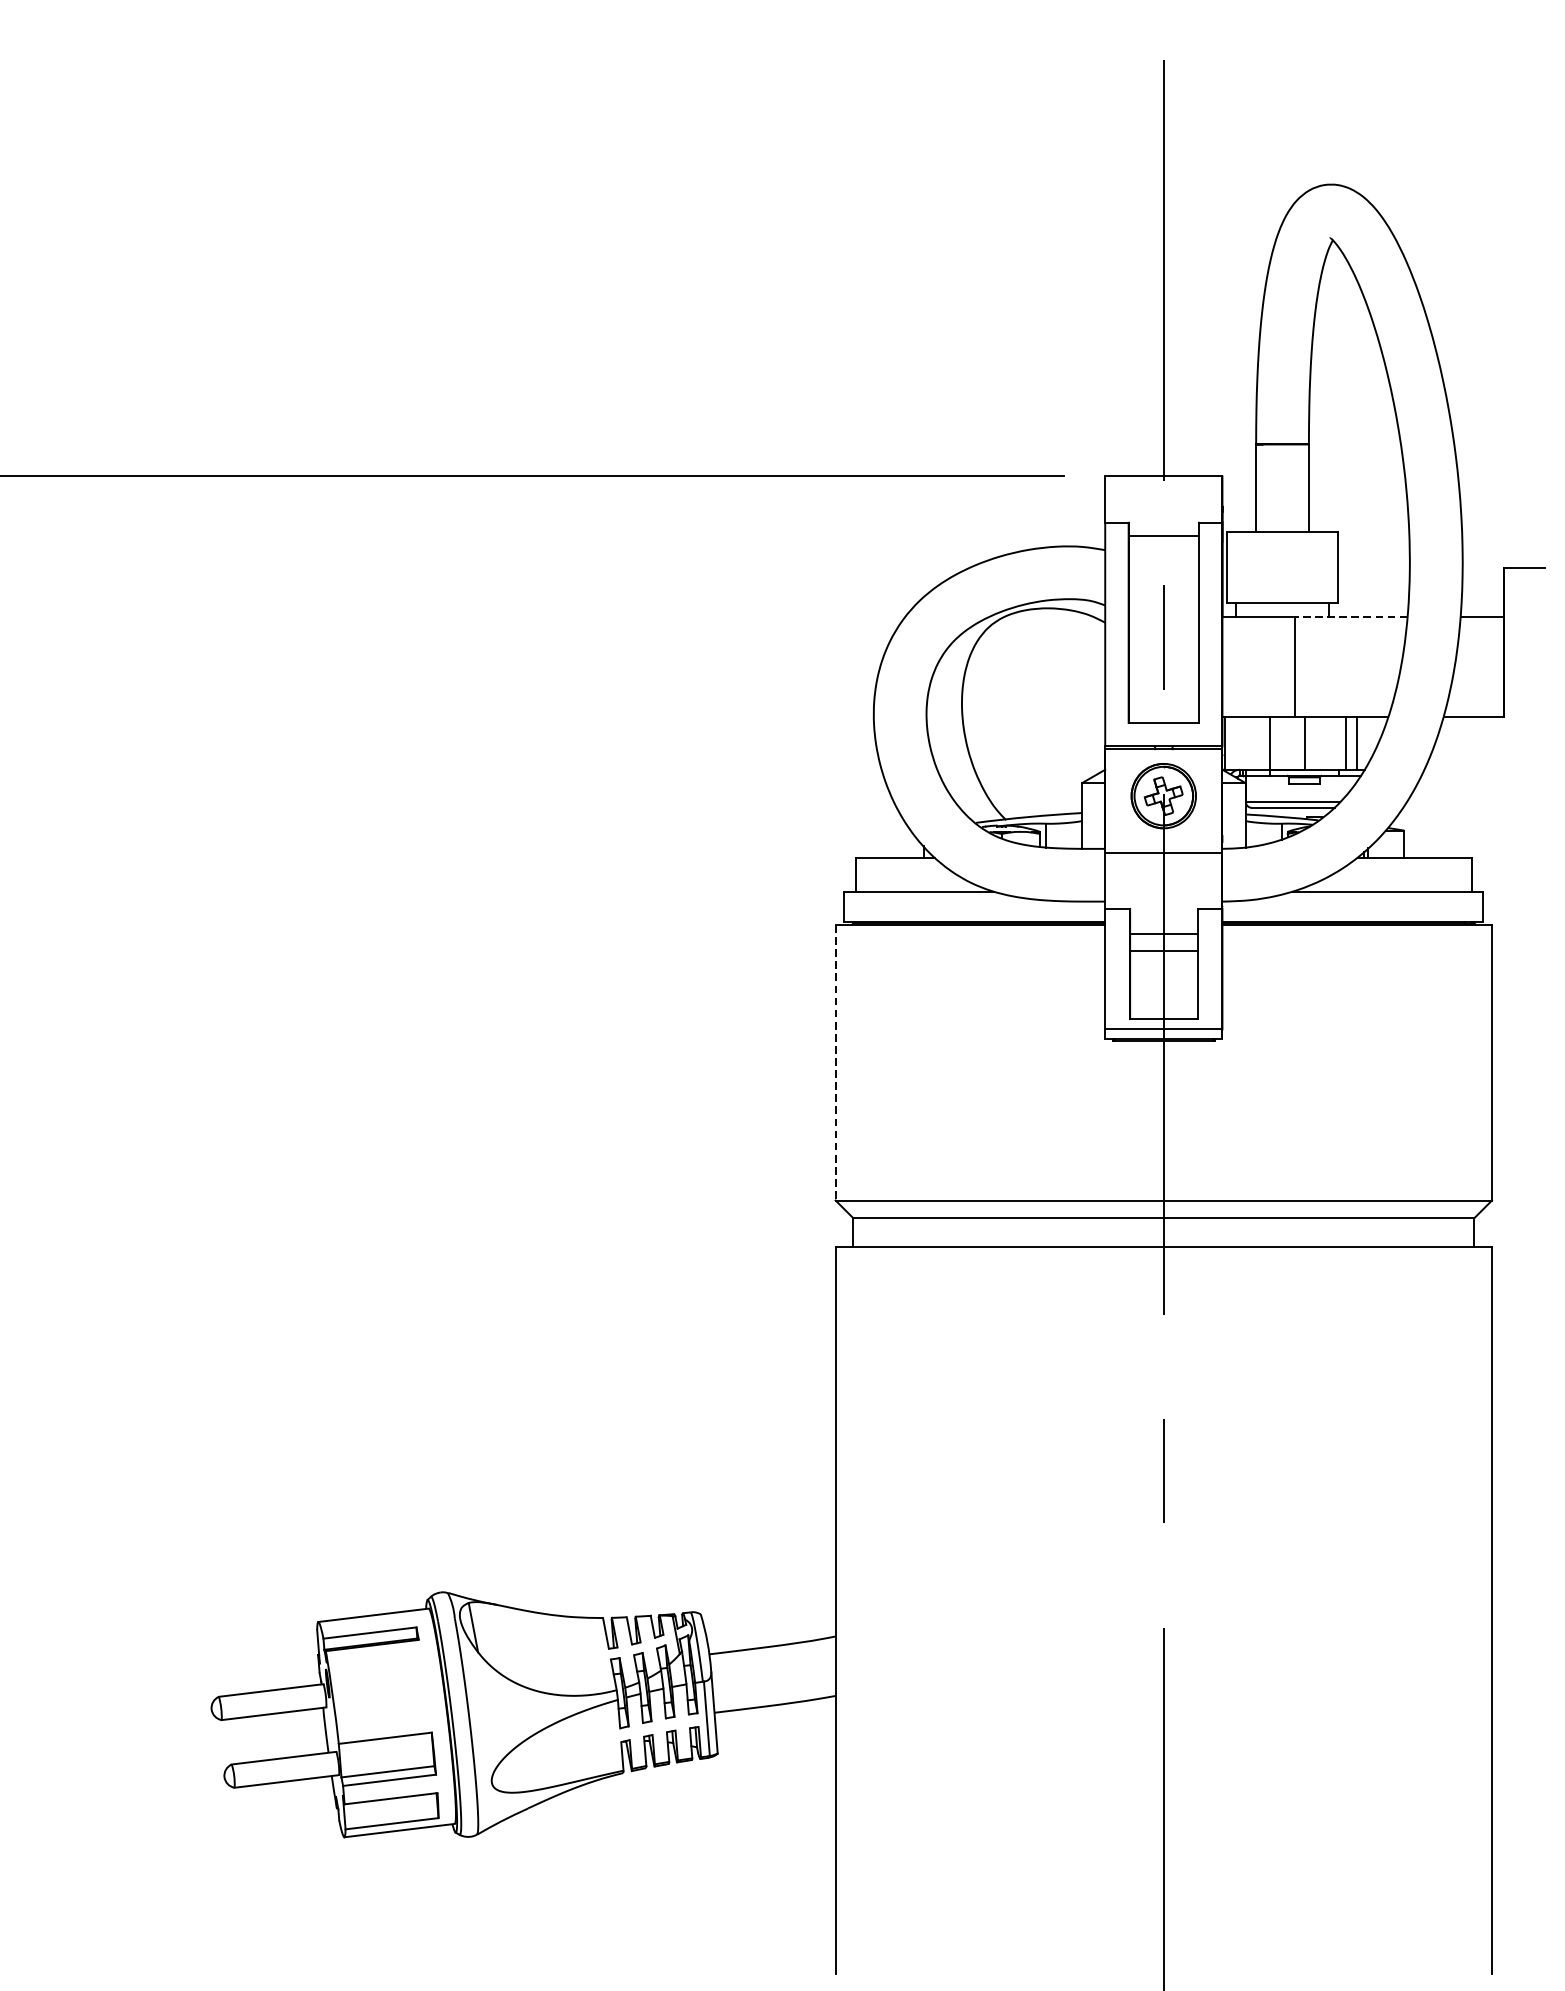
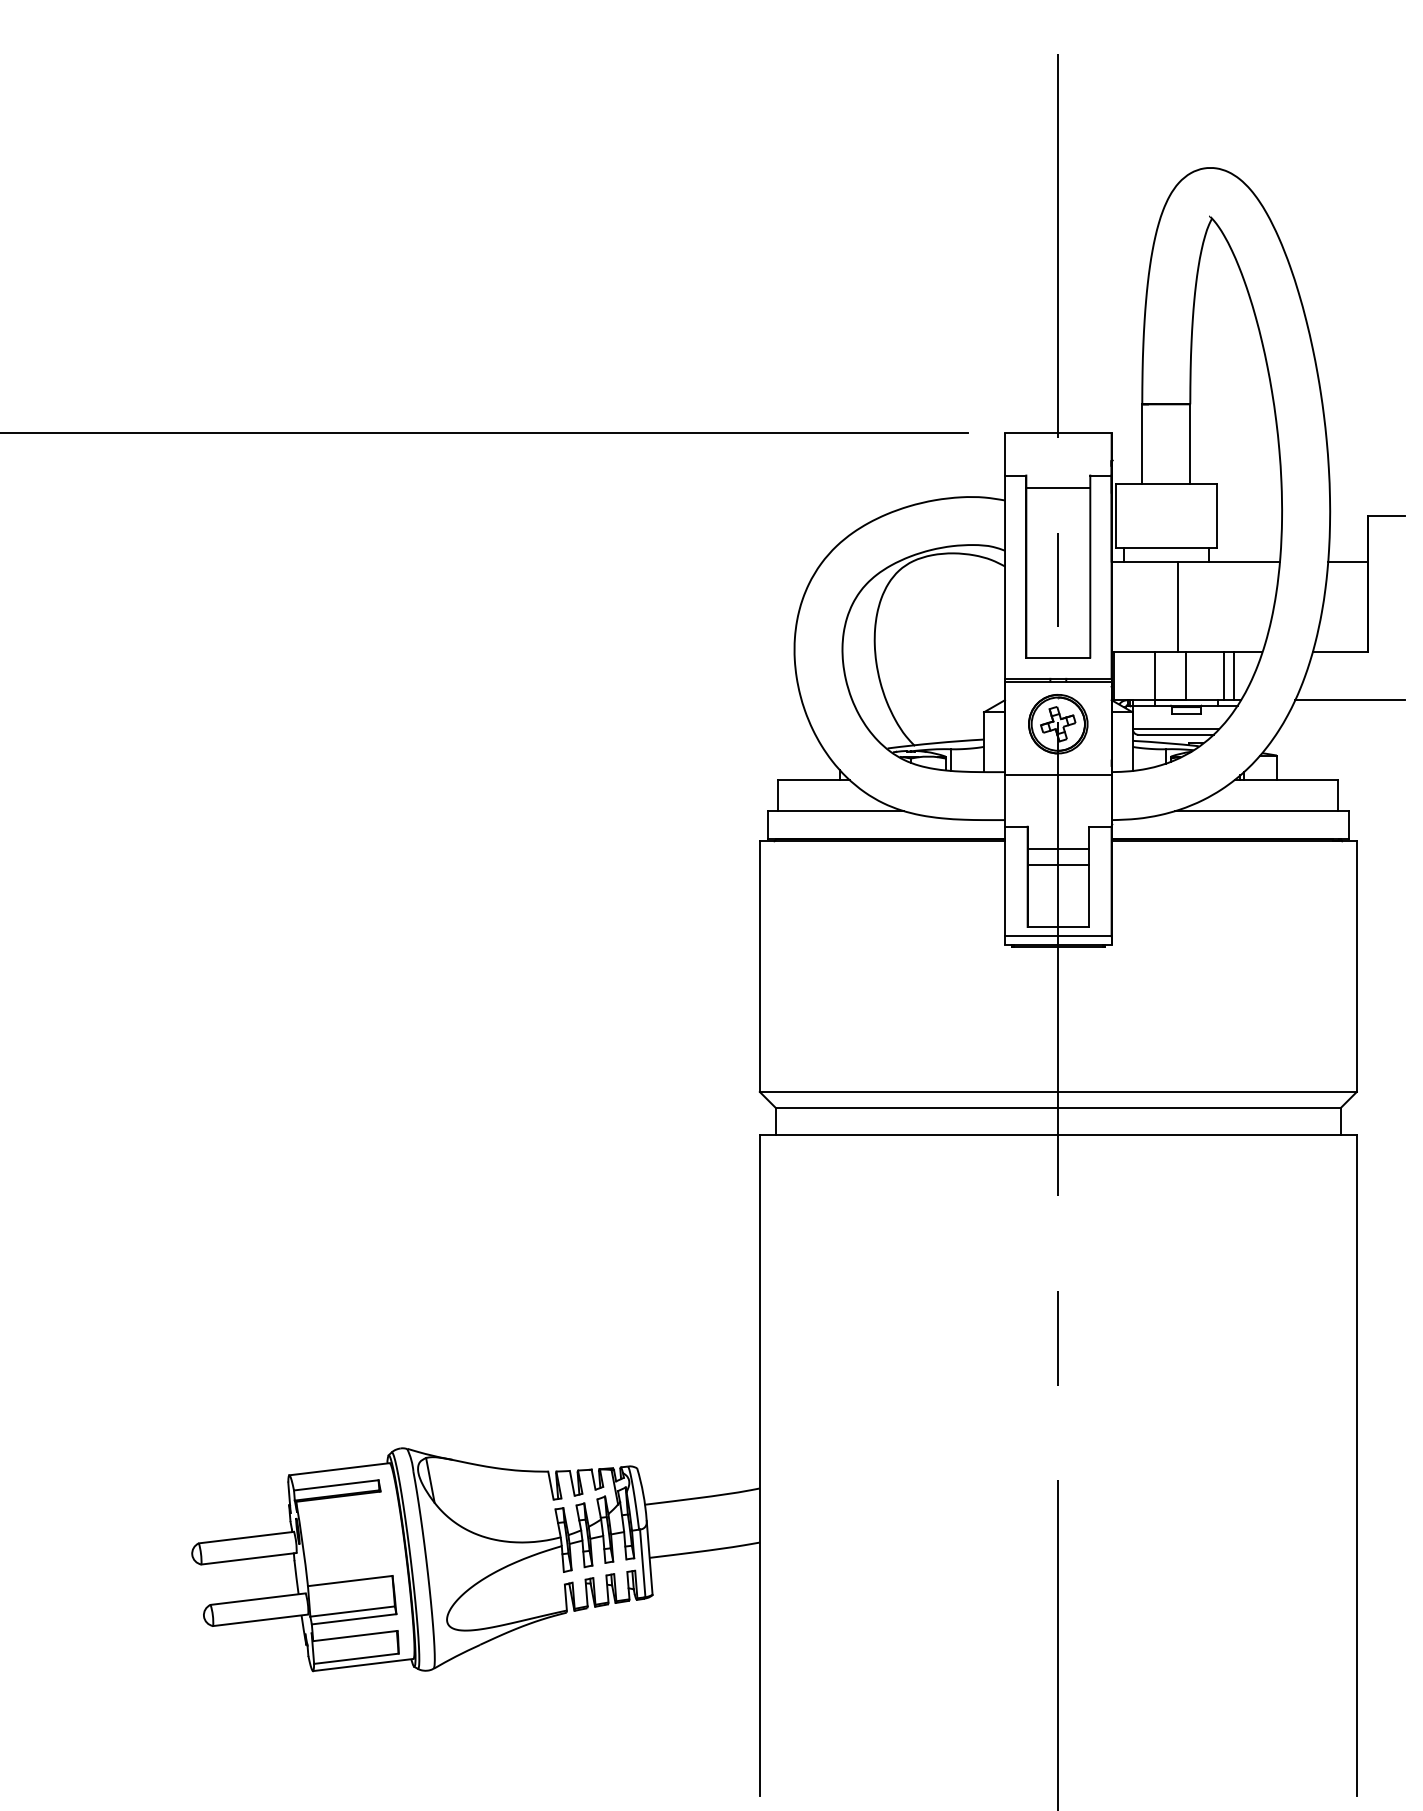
line: (1350, 617) -> (1228, 561), dashed -> solid
line: (1483, 770) -> (1349, 700), added
line: (835, 1063) -> (759, 967), dashed -> solid

